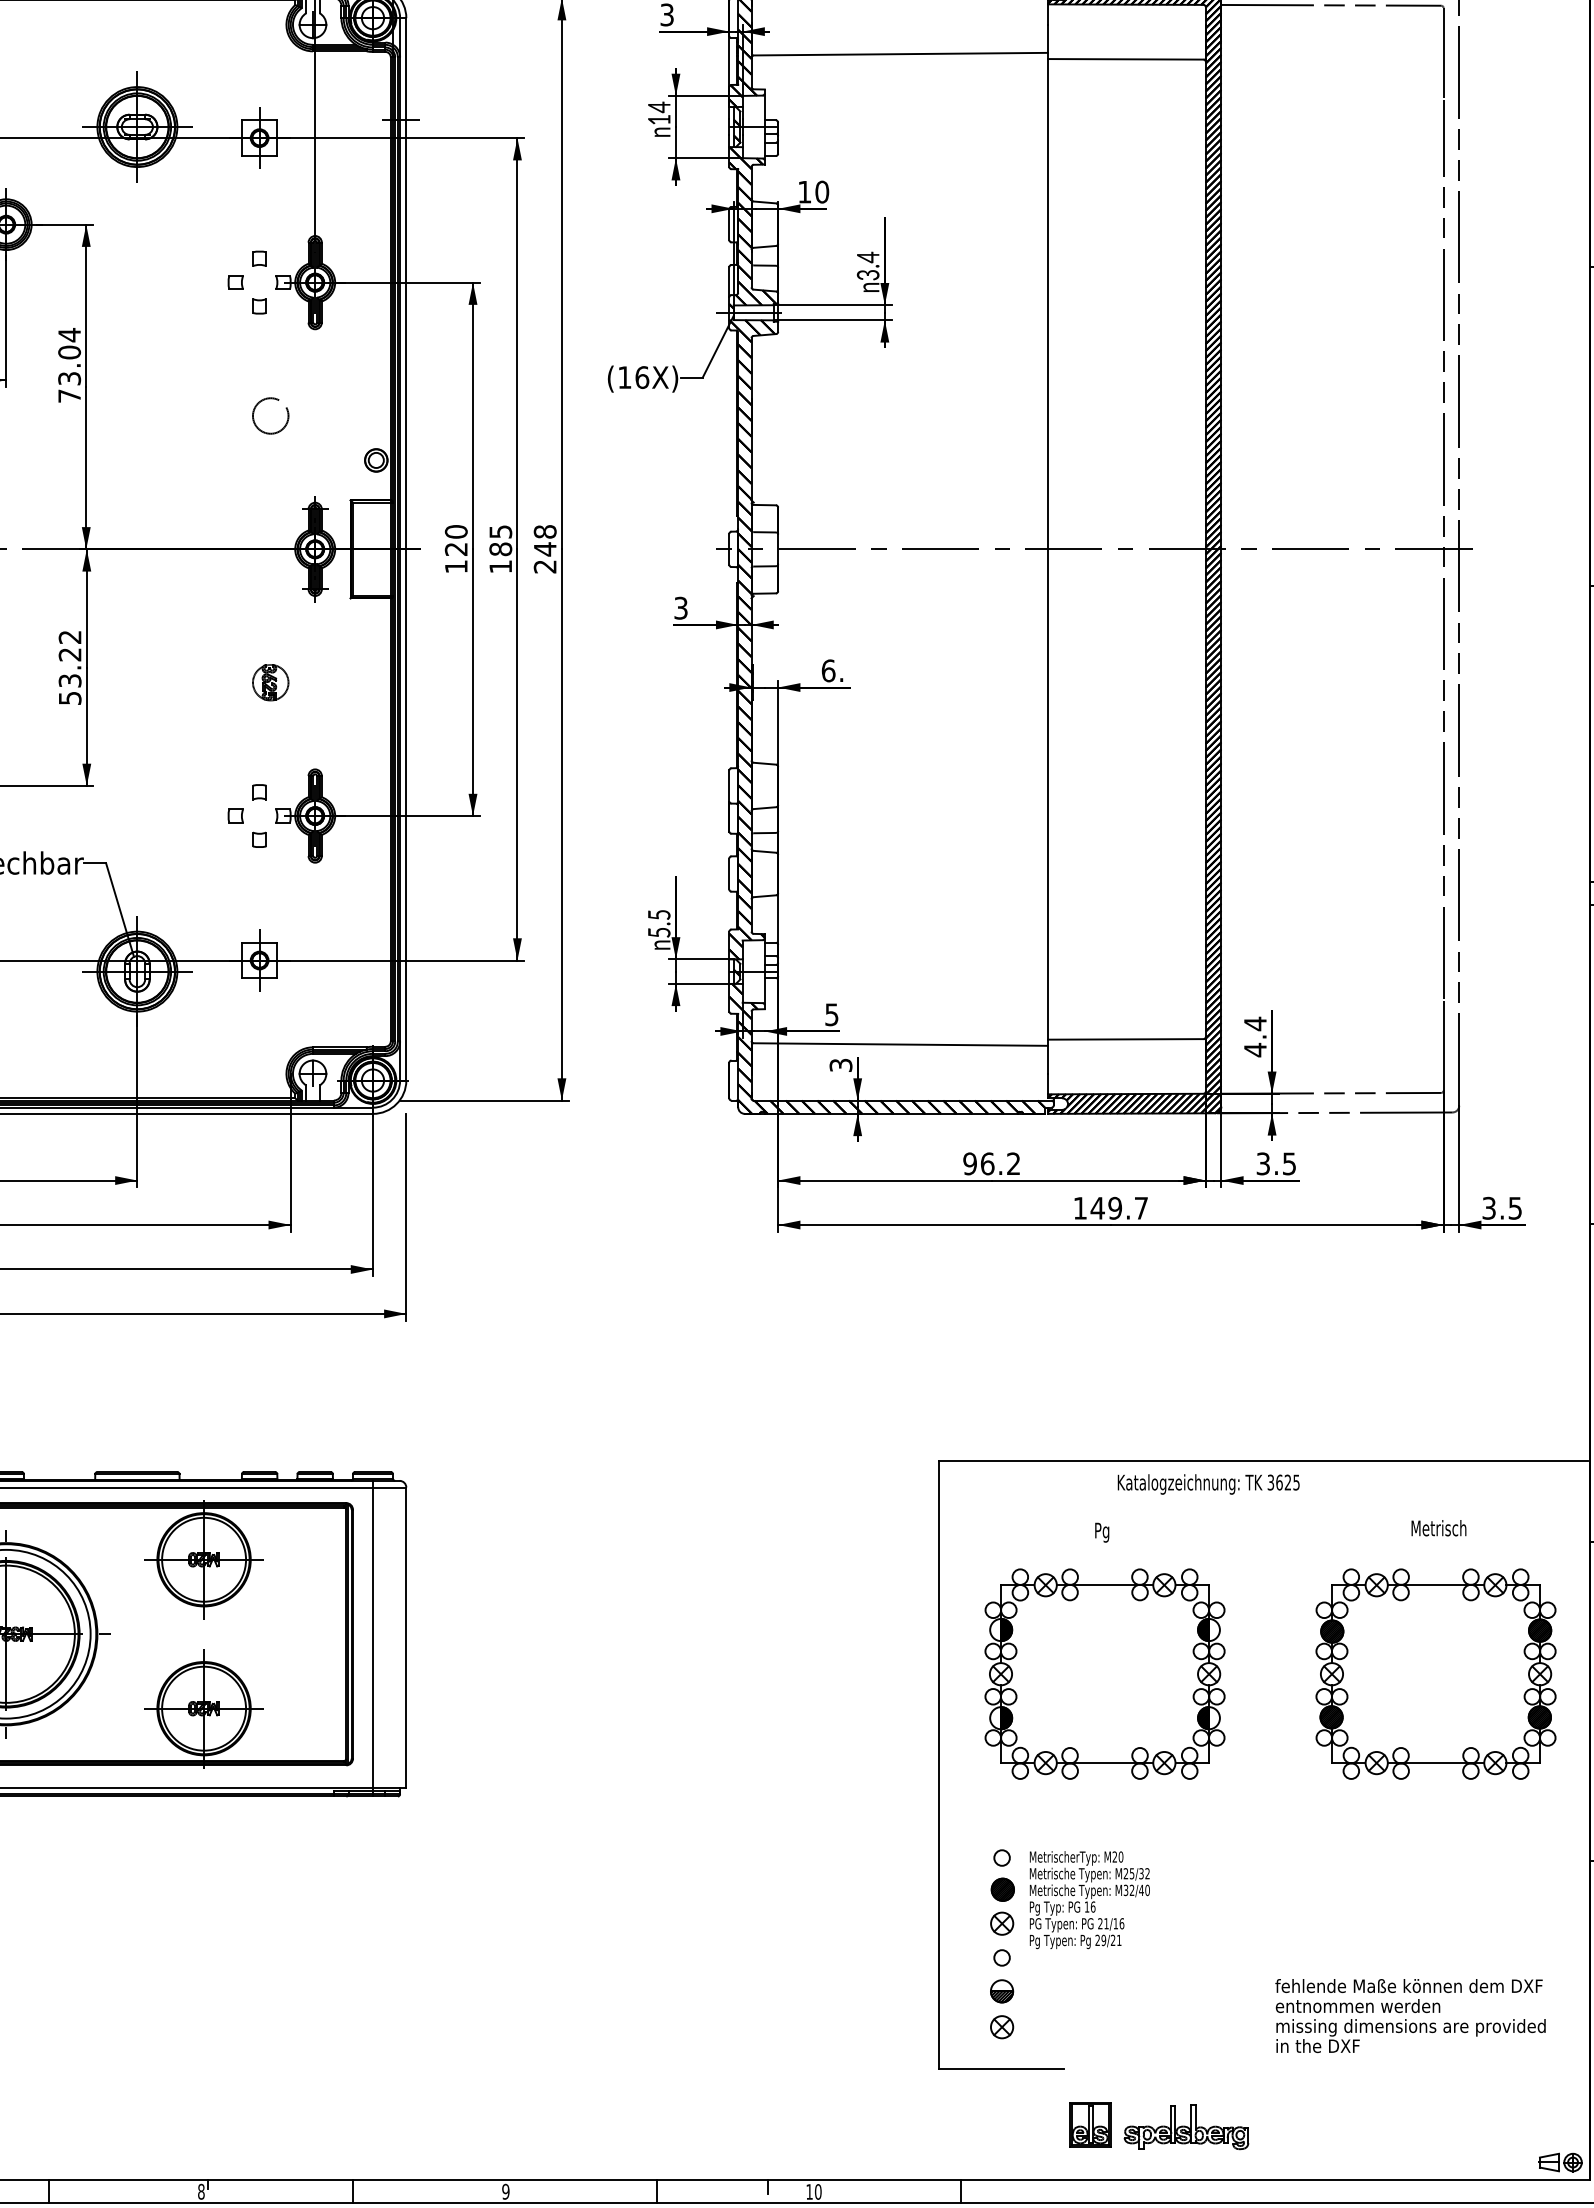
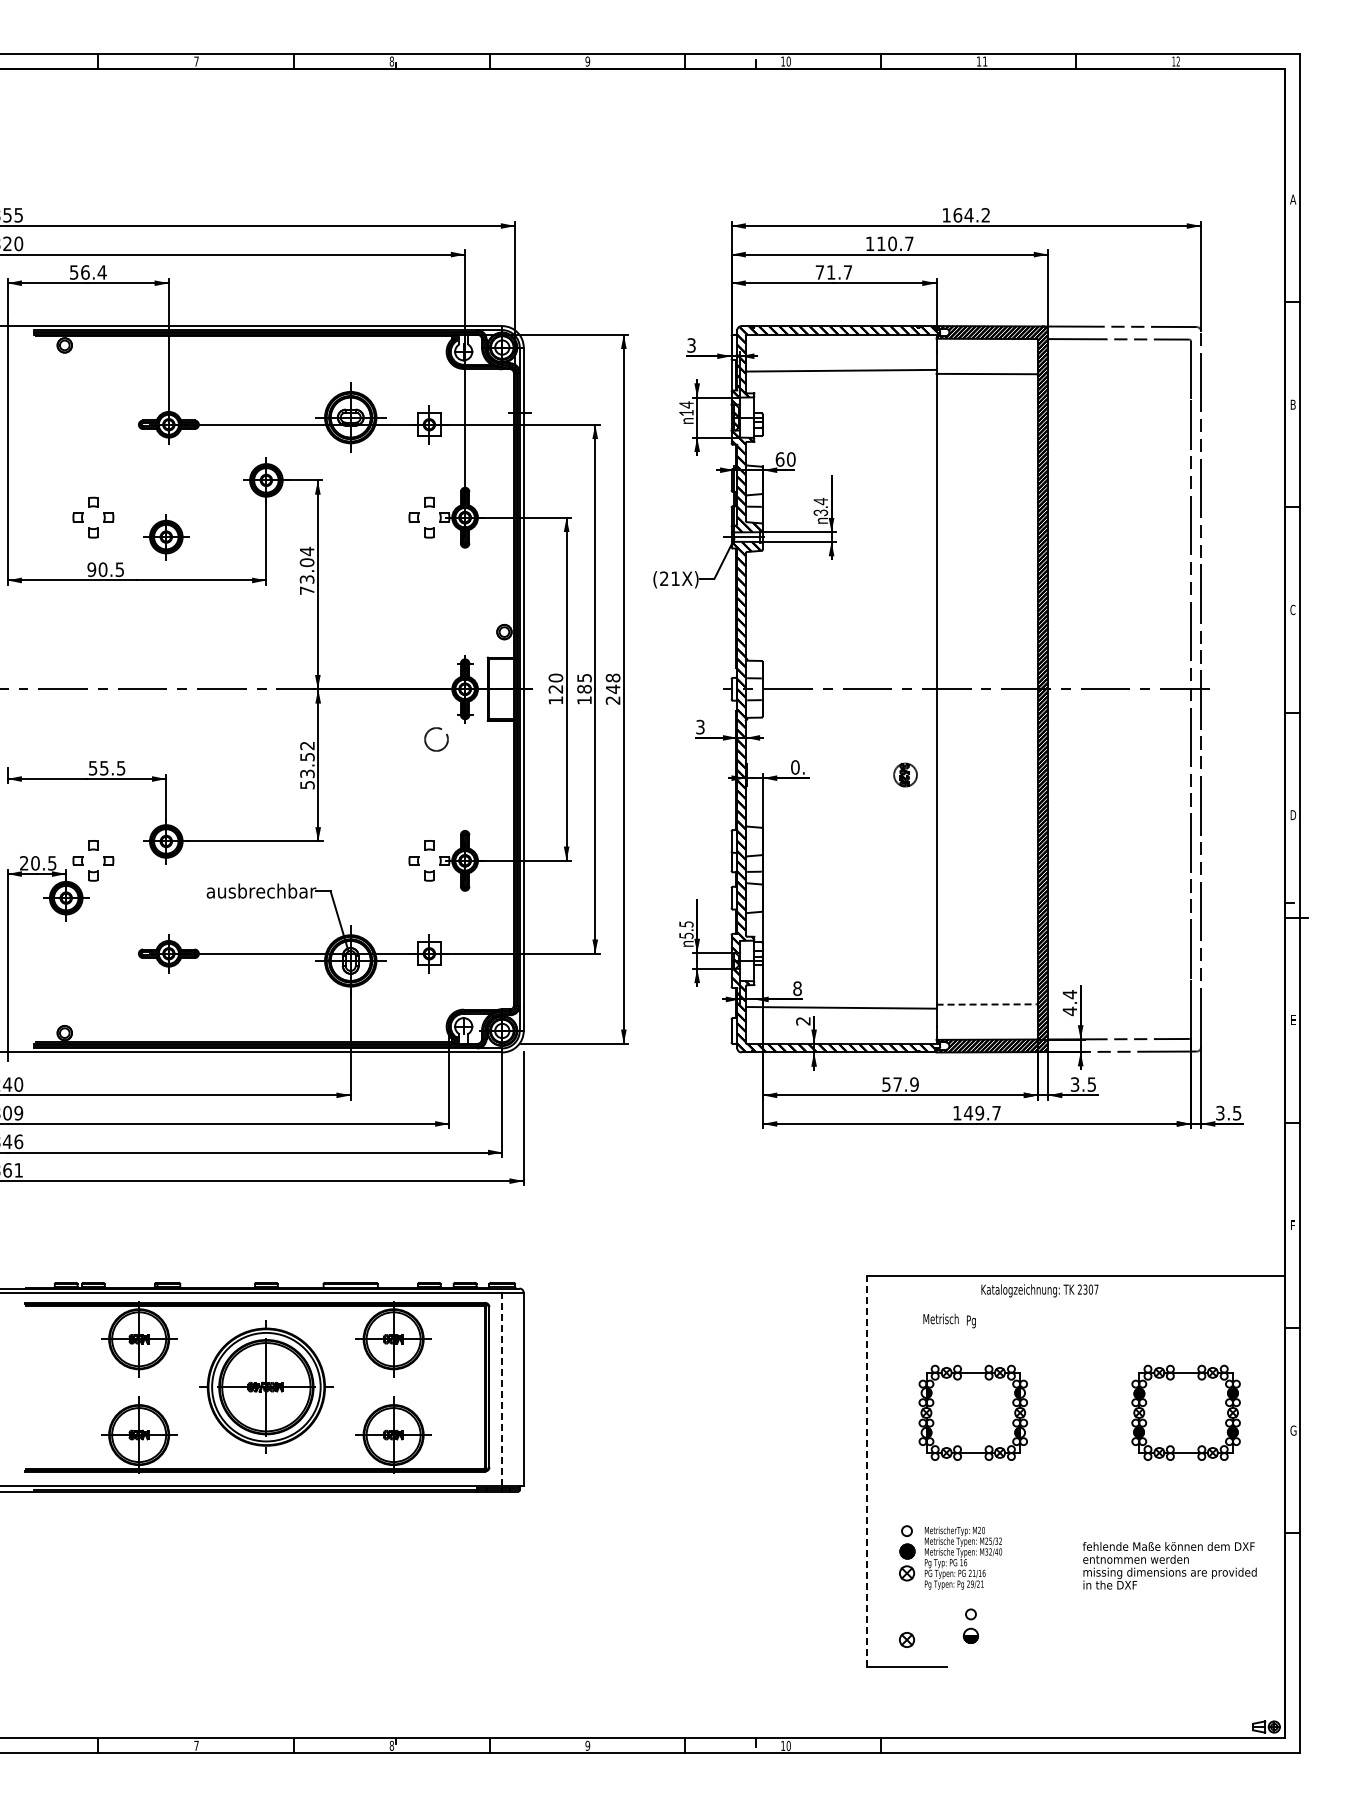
text: (803, 192) -> (779, 459), 10 -> 60
text: (632, 377) -> (669, 578), (16X) -> (21X)
circle: (270, 415) -> (436, 739), moved
text: (70, 655) -> (307, 757), 53.22 -> 53.52
text: (828, 670) -> (795, 767), 6. -> 0.
part: (270, 681) -> (905, 774), moved
text: (831, 1014) -> (797, 988), 5 -> 8
line: (1127, 1039) -> (987, 1004), solid -> dashed
text: (841, 1065) -> (803, 1021), 3 -> 2
text: (991, 1163) -> (900, 1084), 96.2 -> 57.9
text: (1284, 1482) -> (1088, 1289), 3625 -> 2307
text: (1438, 1527) -> (940, 1318), moved
line: (373, 1634) -> (502, 1387), solid -> dashed
part: (1105, 1673) -> (973, 1412), size x0.7
part: (1435, 1673) -> (1185, 1412), size x0.7
line: (939, 1765) -> (866, 1471), solid -> dashed
part: (1001, 1975) -> (970, 1625), moved
text: (1410, 2015) -> (1169, 1565), moved
part: (1159, 2125) -> (1008, 1703), removed

